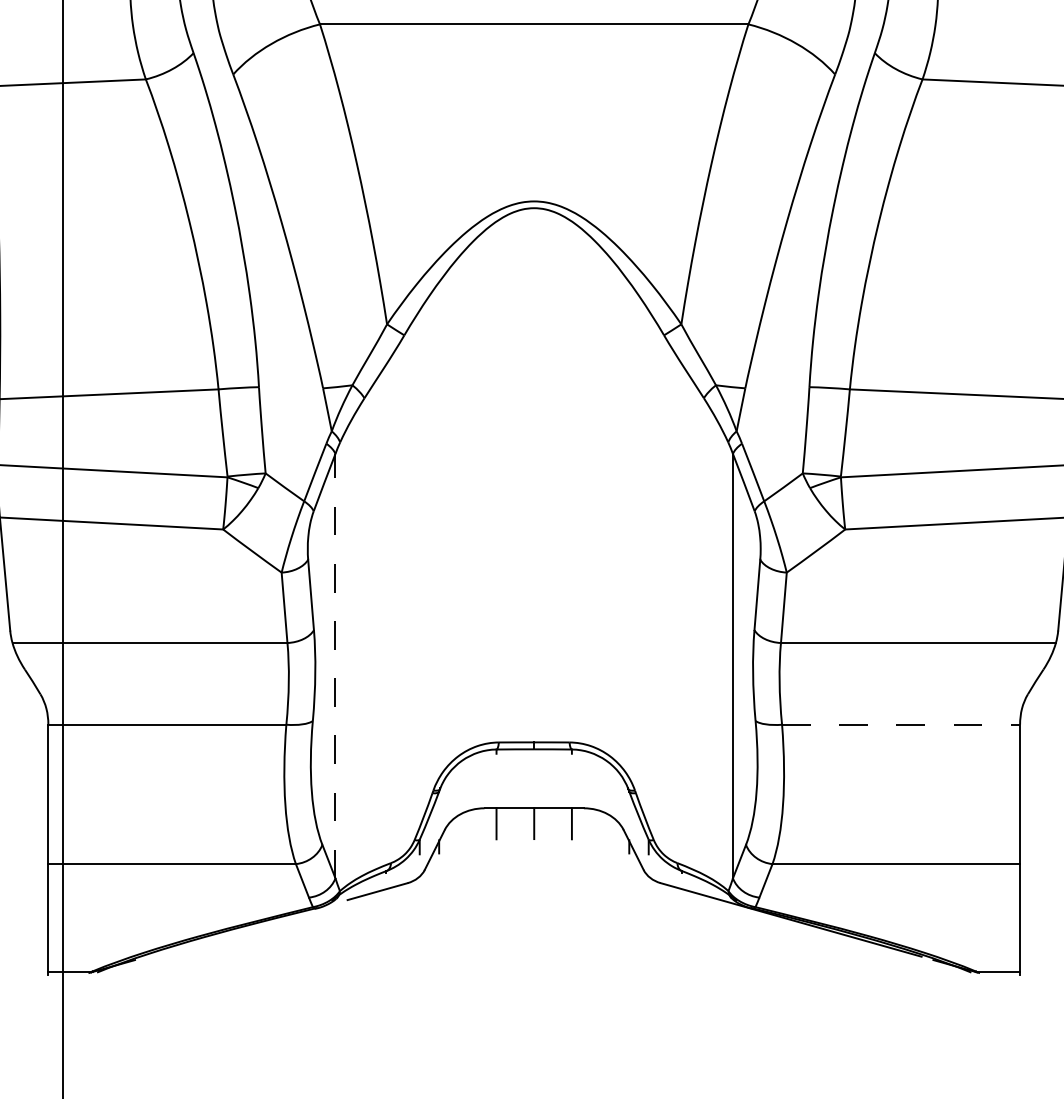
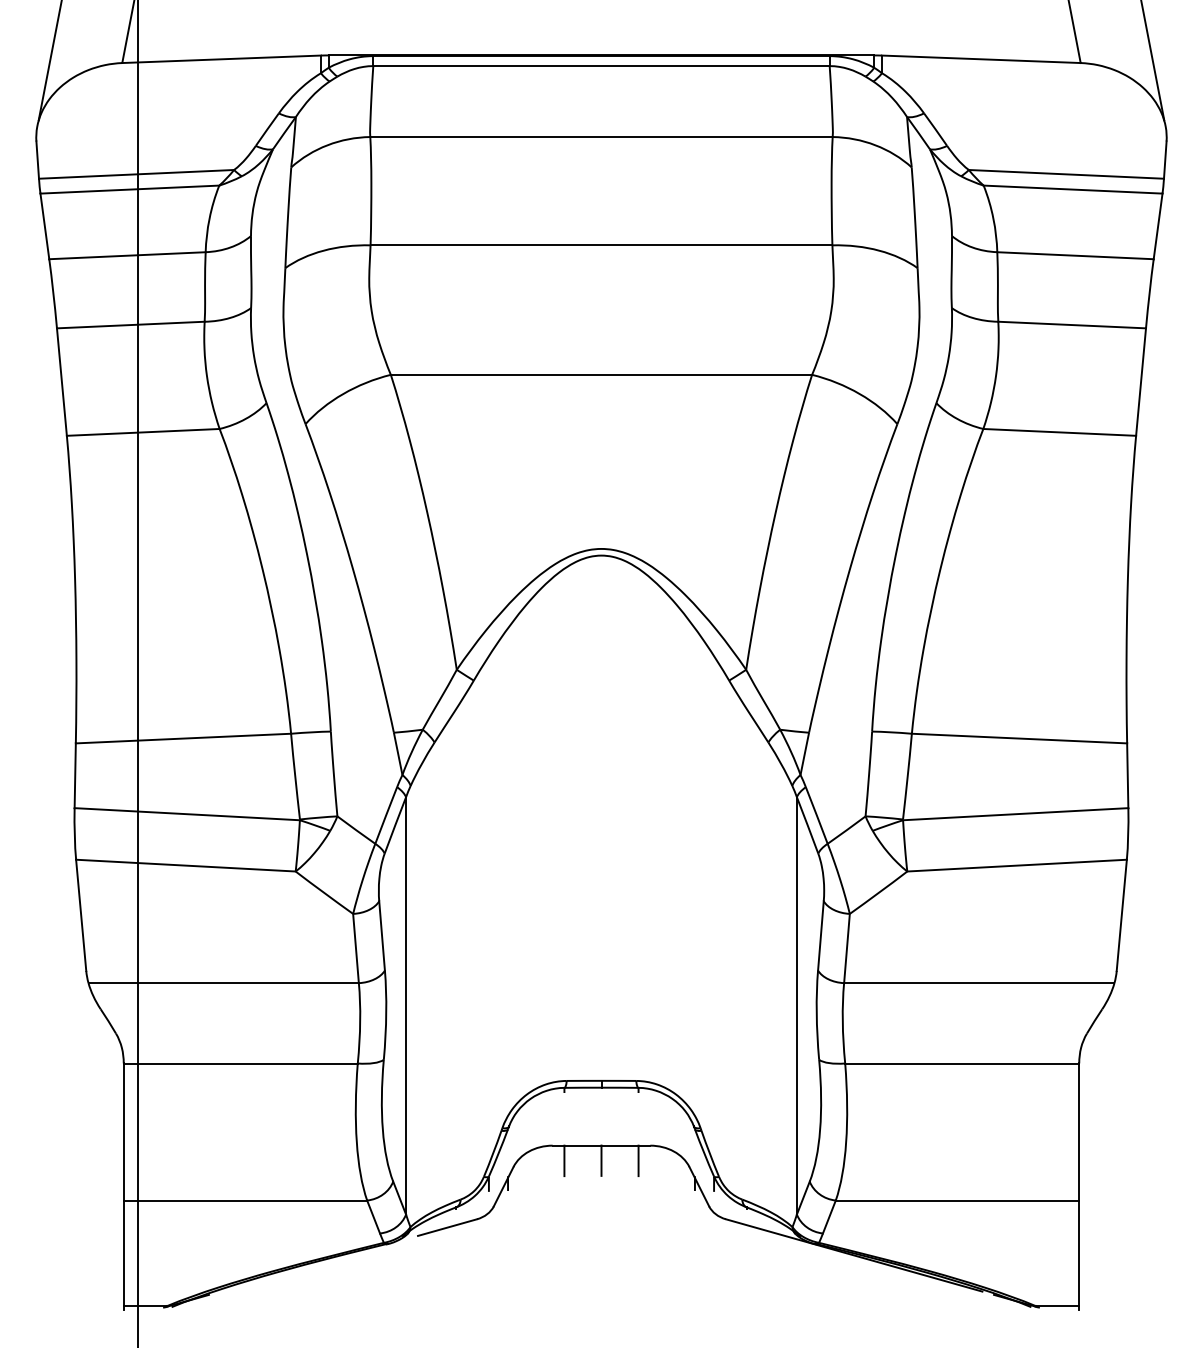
line: (335, 665) -> (406, 1005), dashed -> solid
line: (901, 724) -> (962, 1063), dashed -> solid

